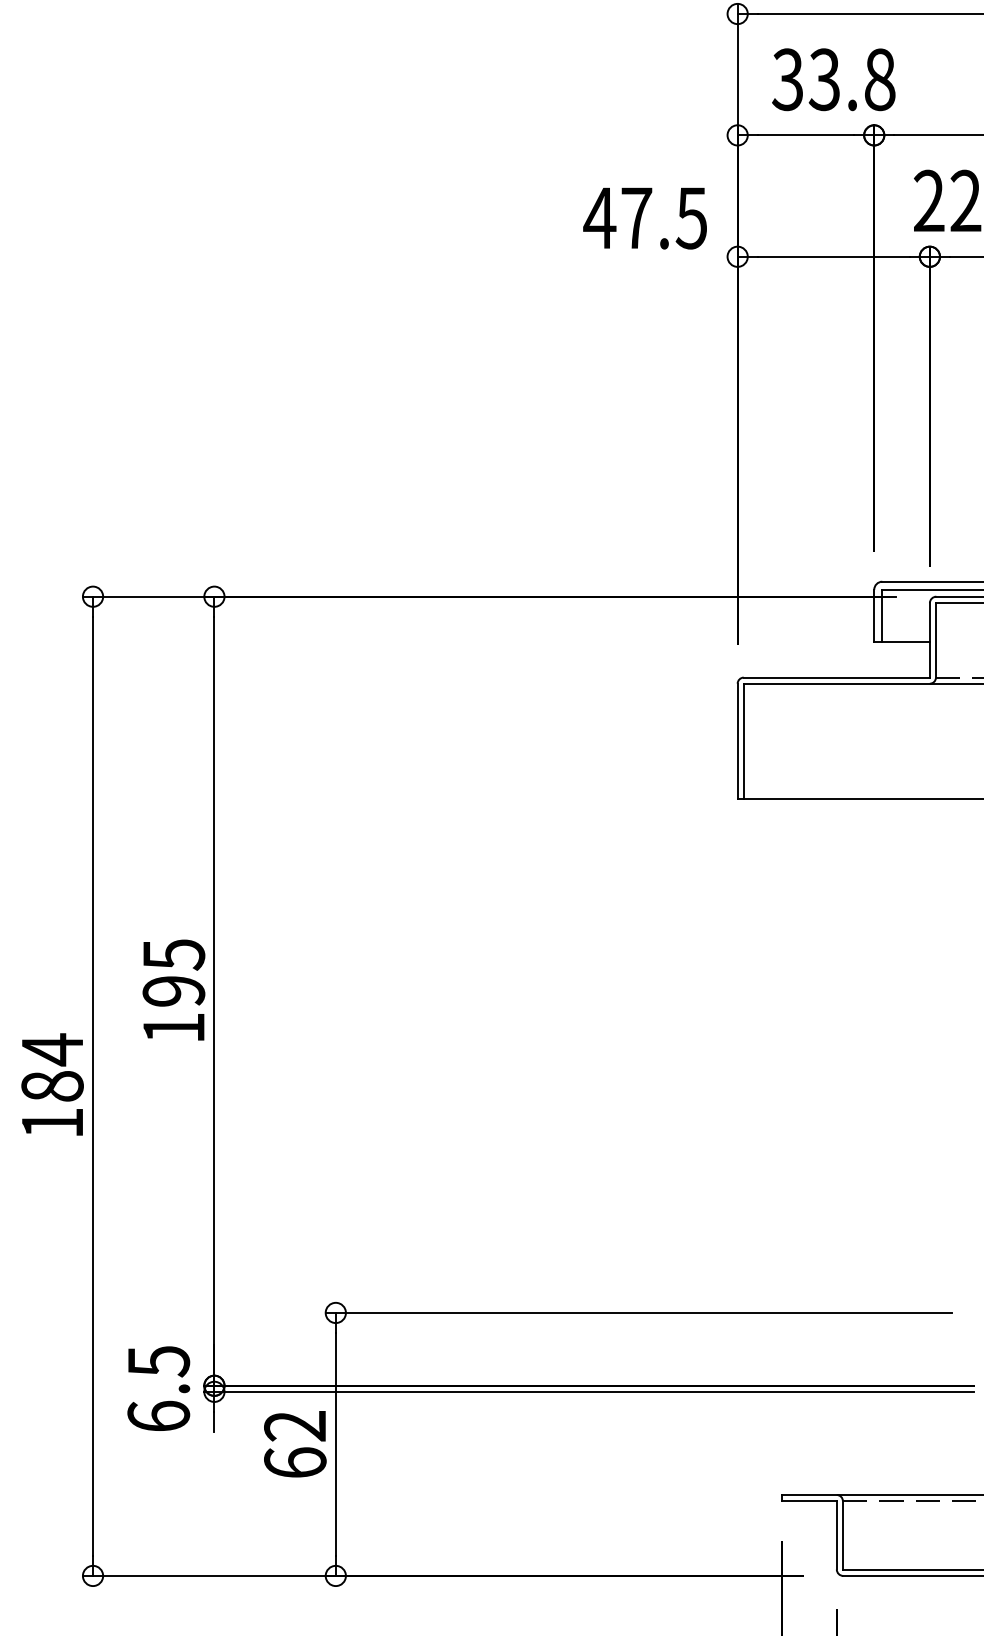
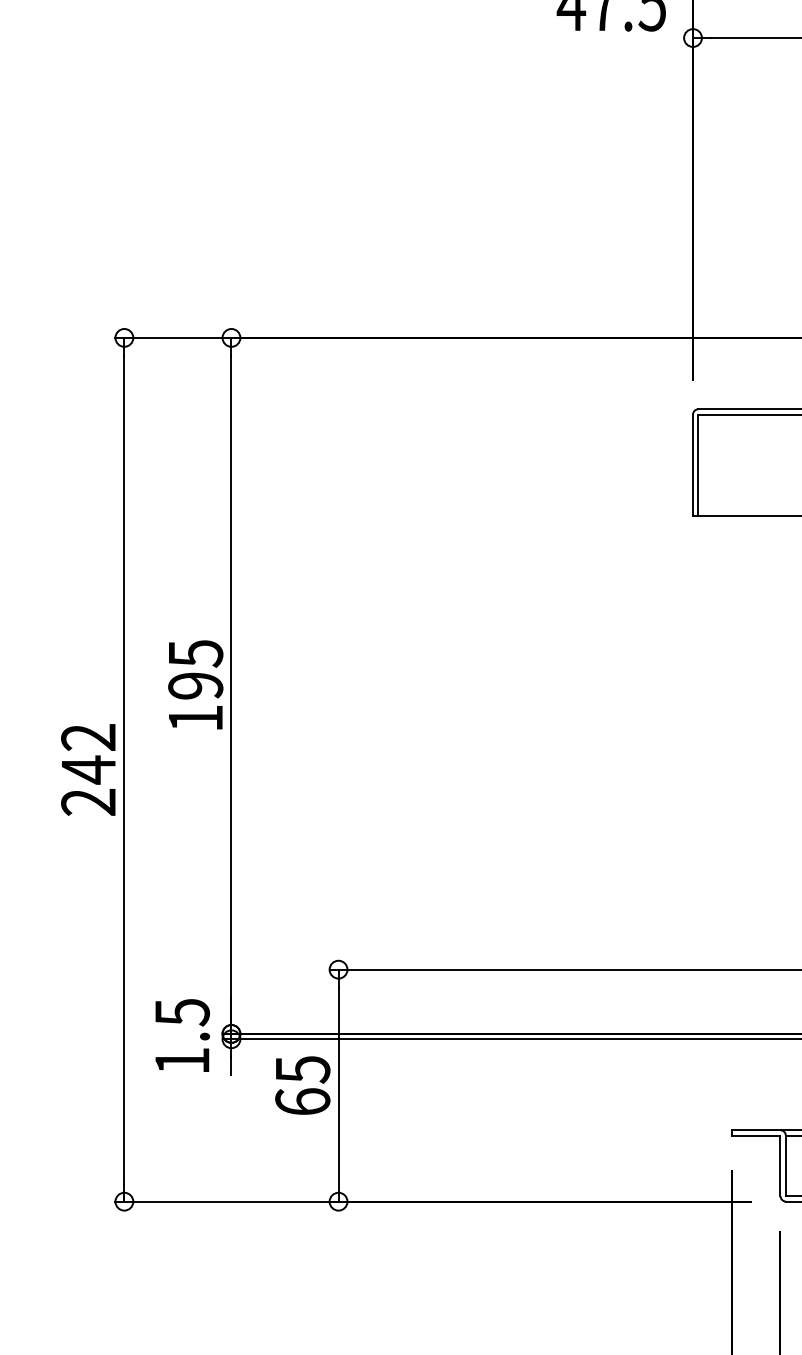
text: (52, 1085) -> (88, 769), 184 -> 242
text: (158, 1415) -> (182, 1060), 6.5 -> 1.5
text: (295, 1426) -> (302, 1069), 62 -> 65

